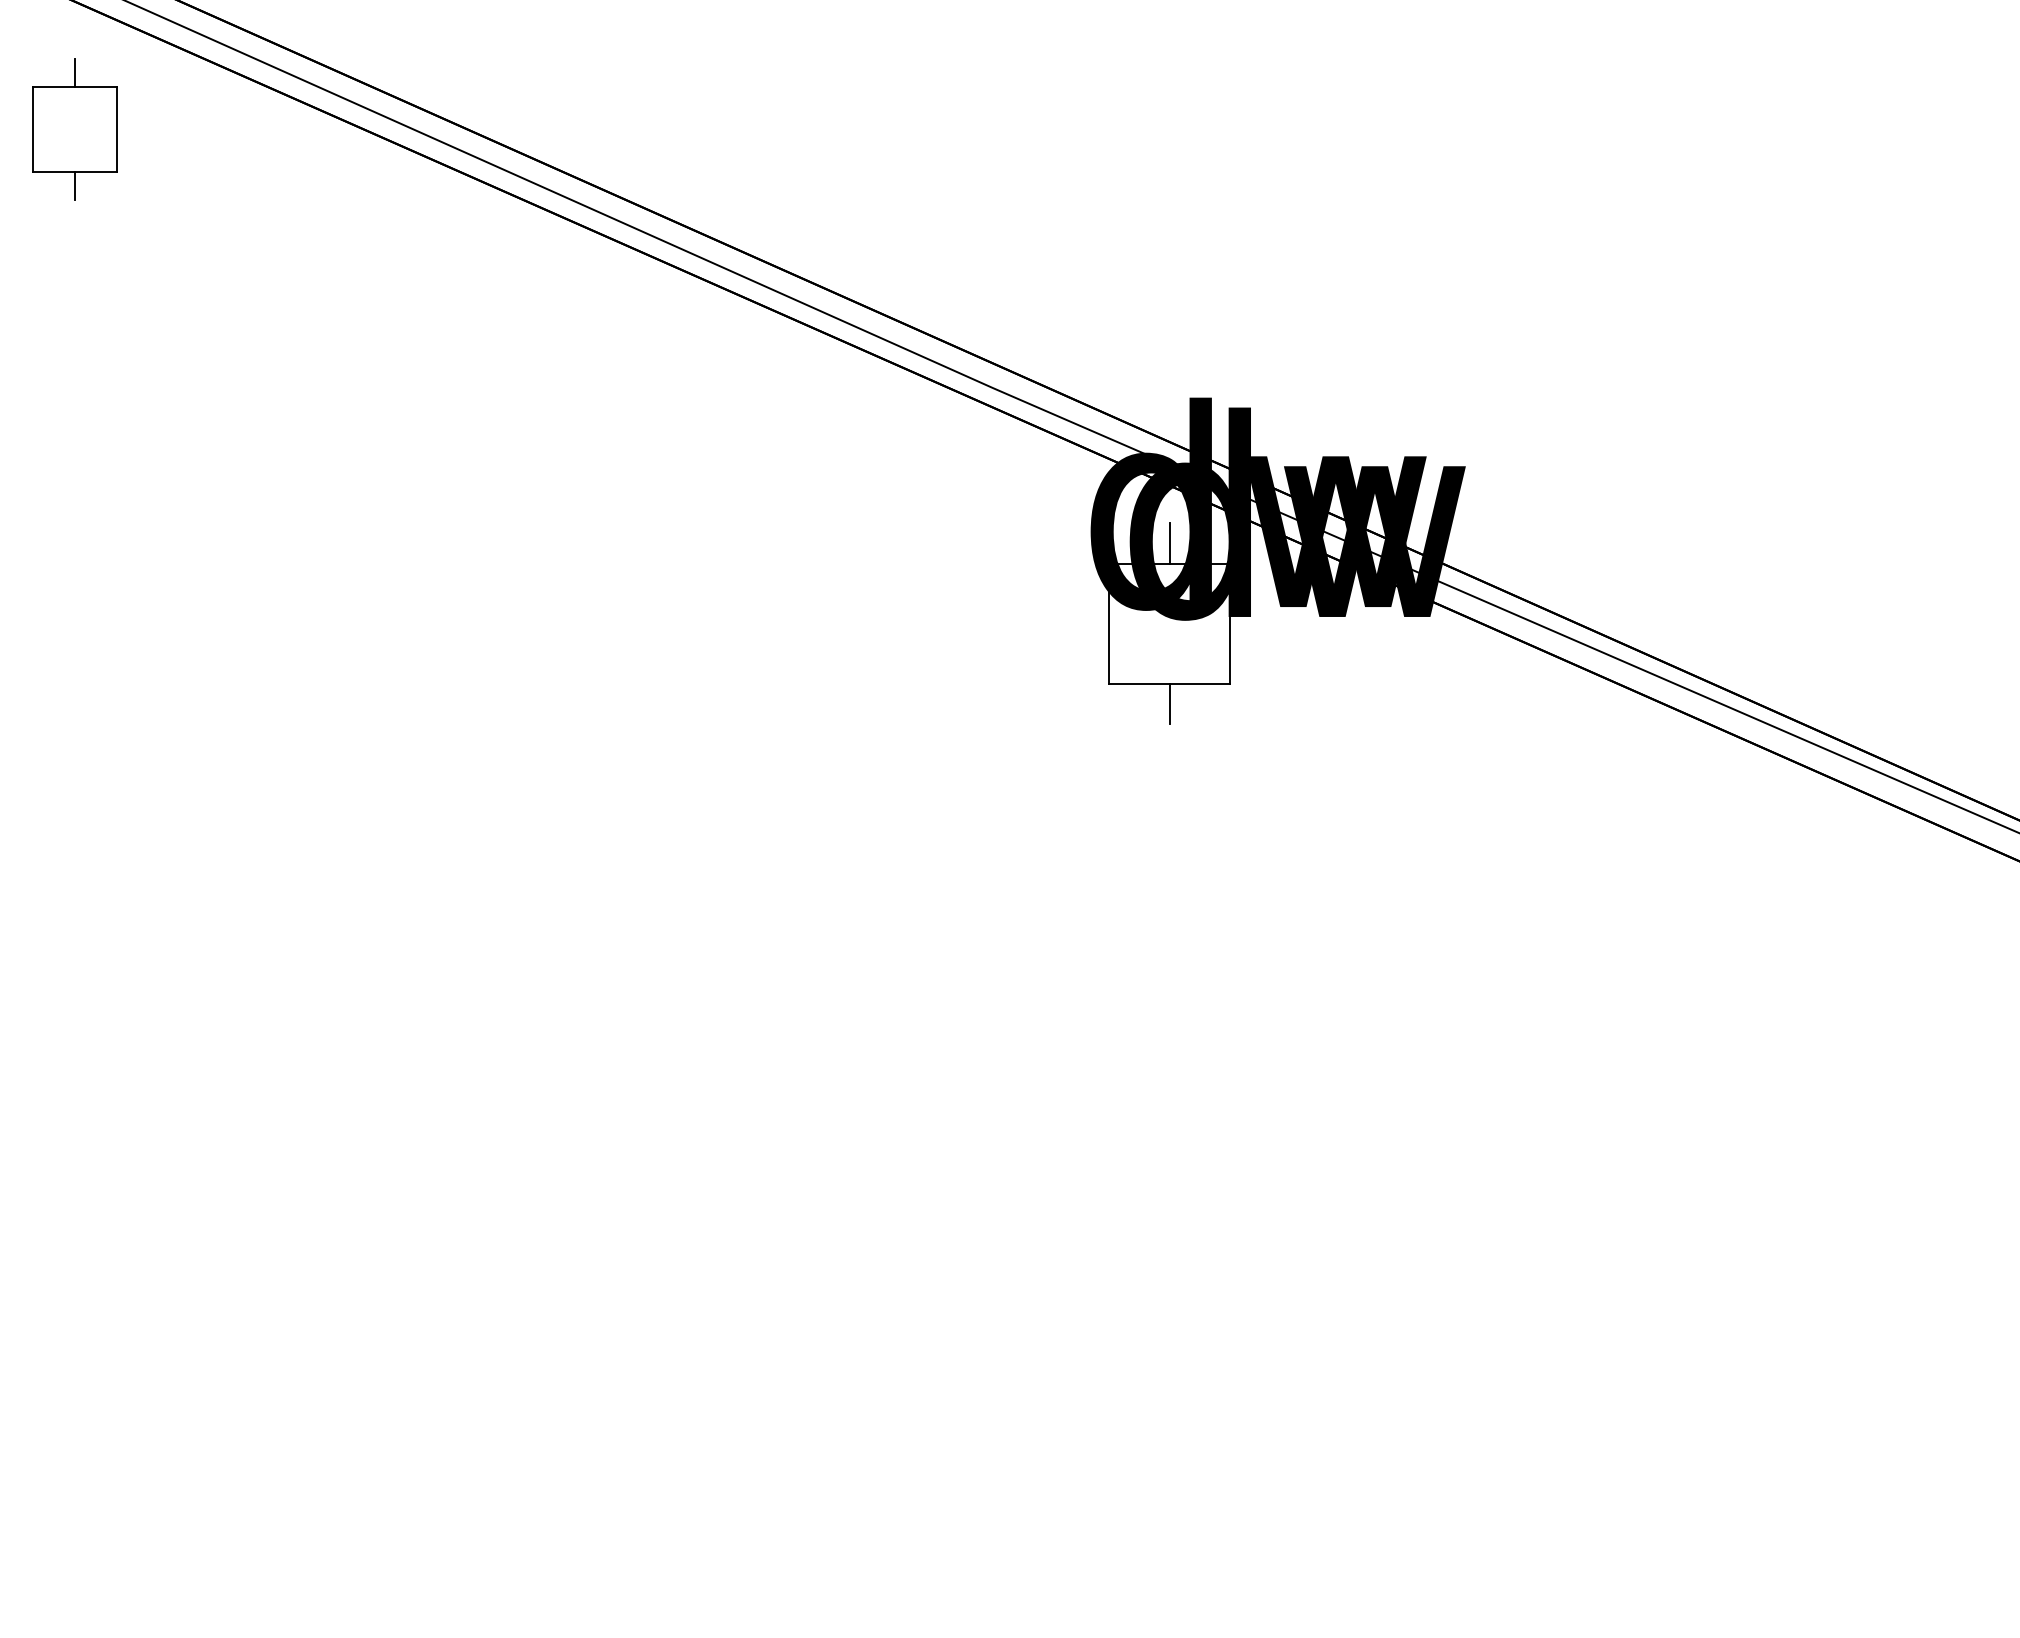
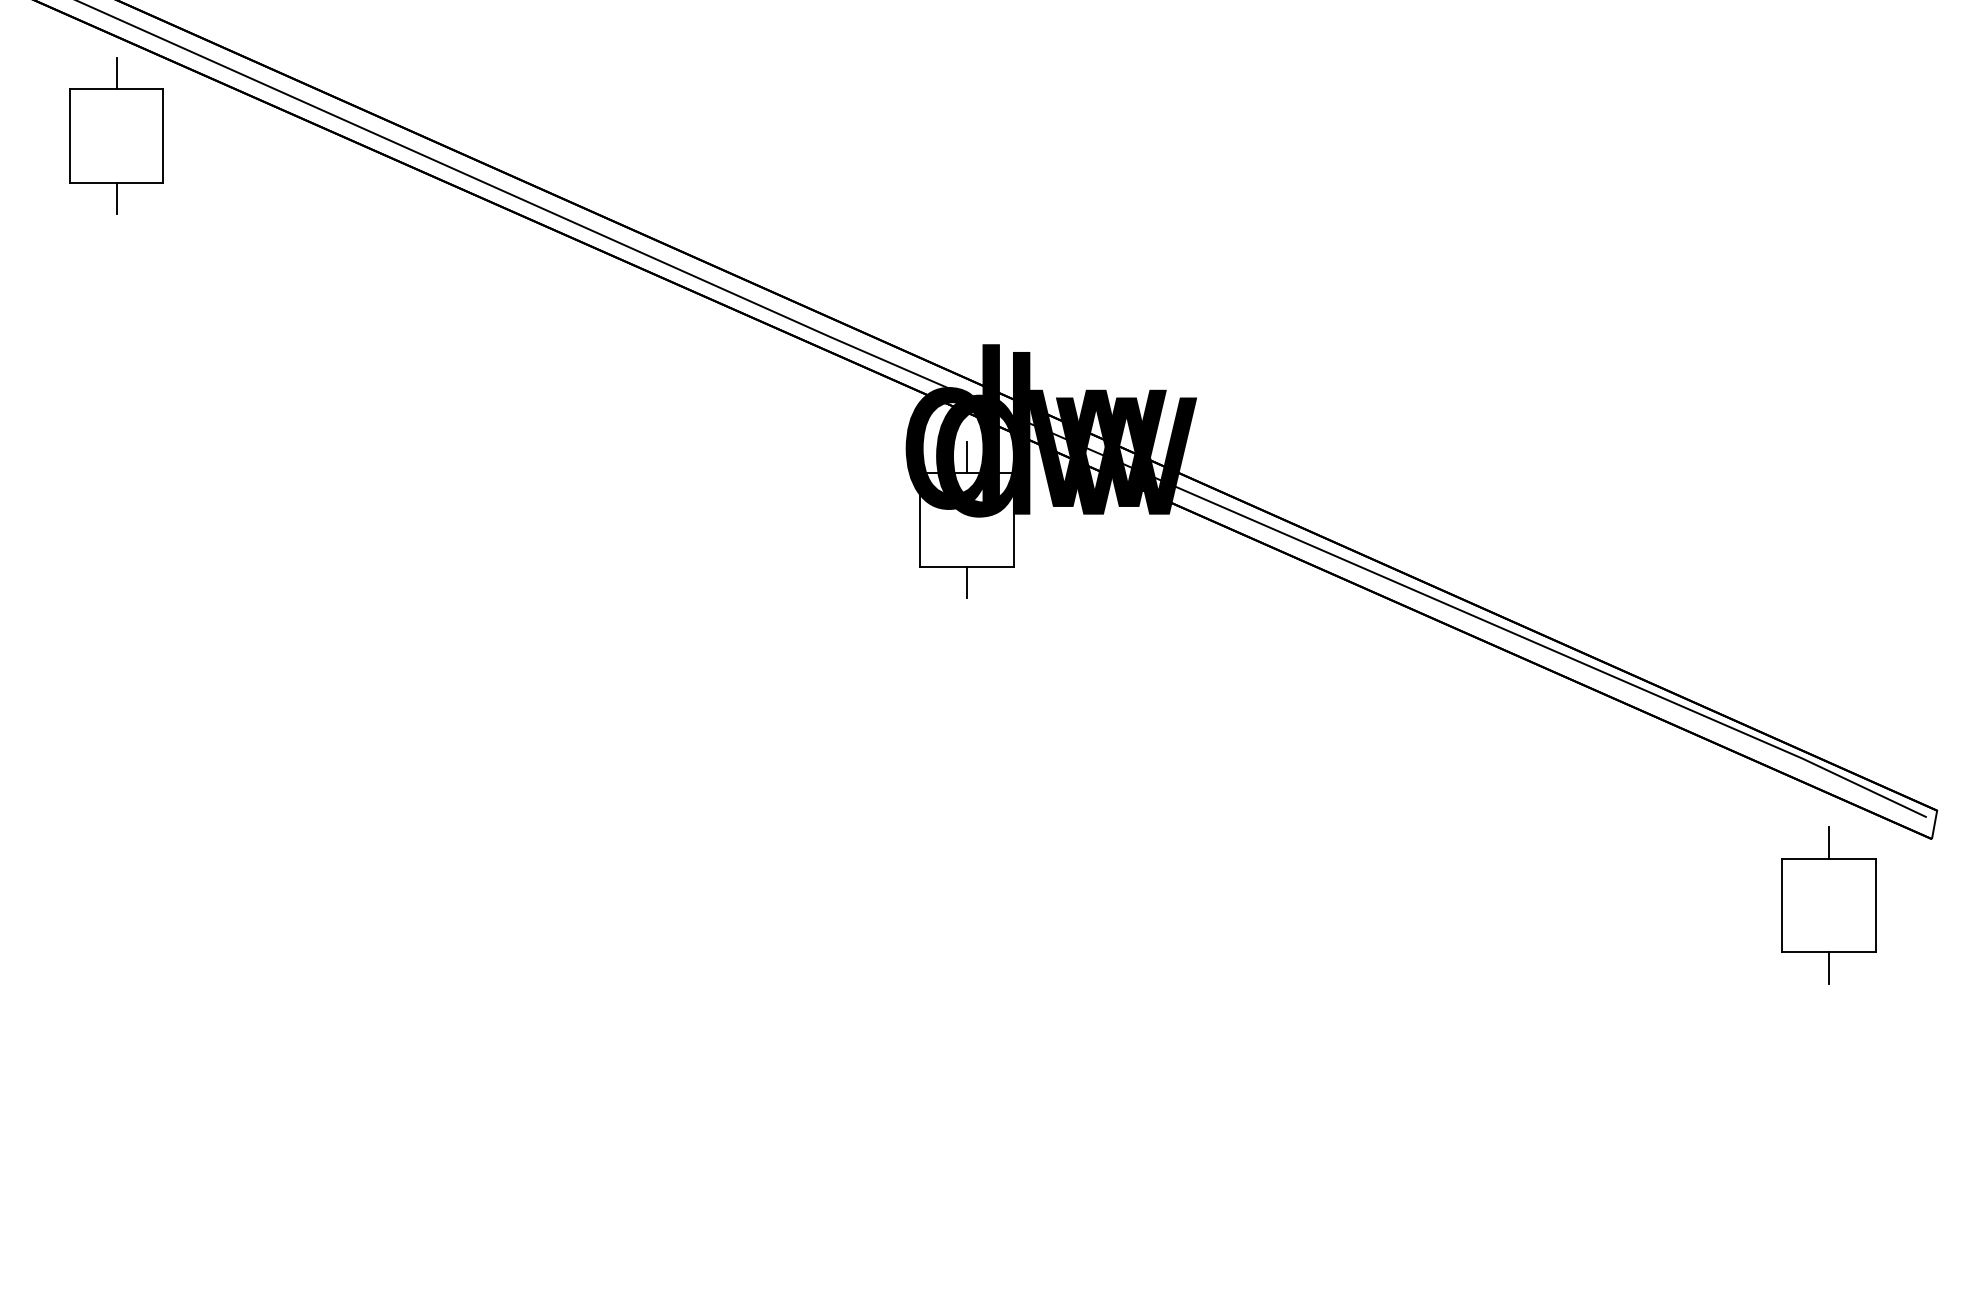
part: (74, 129) -> (116, 135), size x1.43

